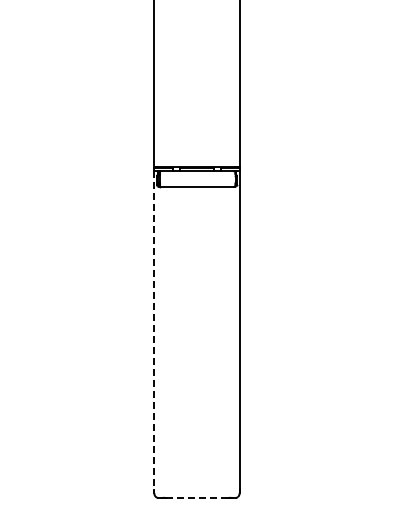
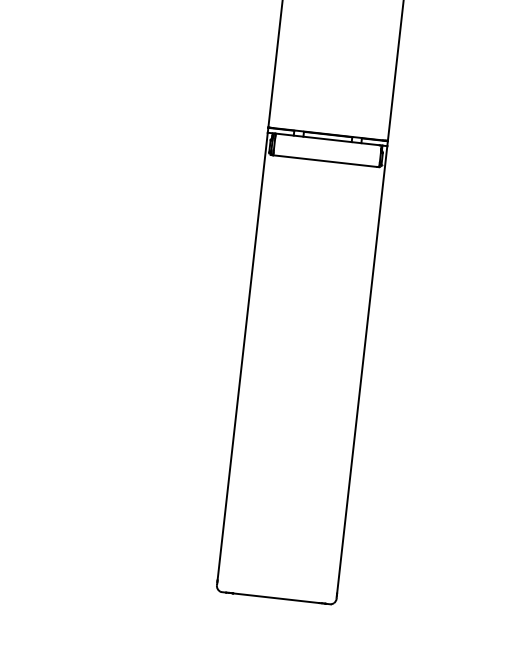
line: (154, 331) -> (242, 357), dashed -> solid
line: (196, 497) -> (275, 597), dashed -> solid

